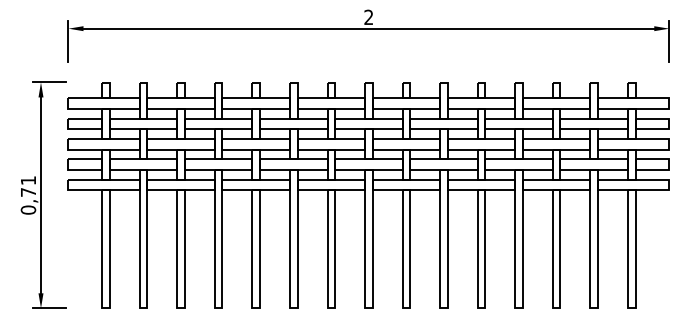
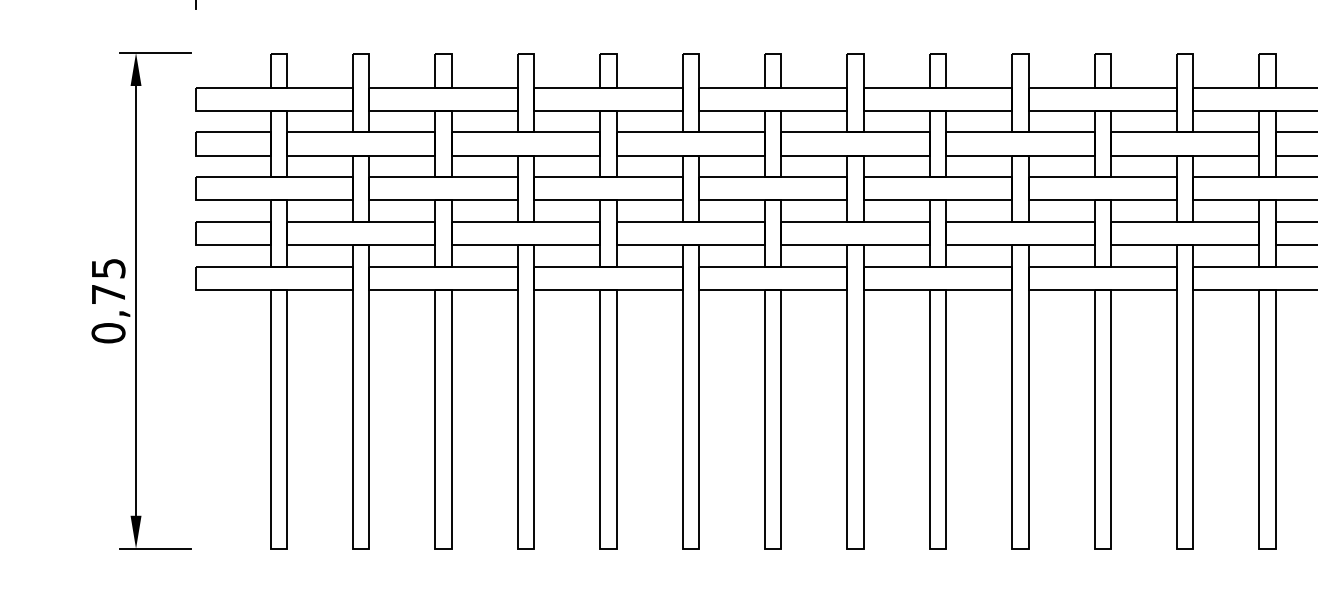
text: (28, 180) -> (108, 268), 0,71 -> 0,75

